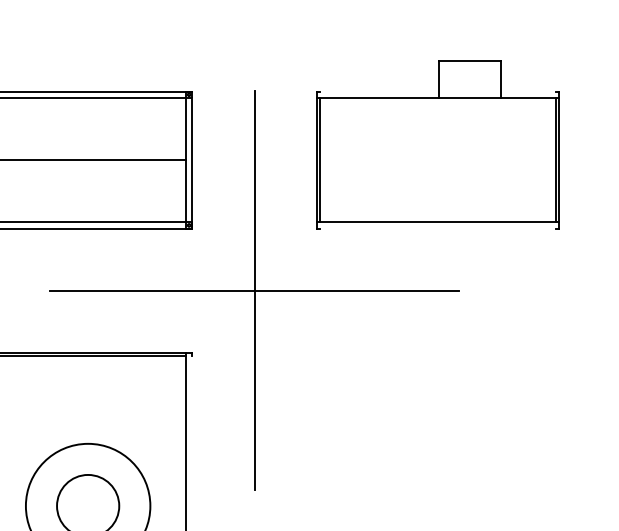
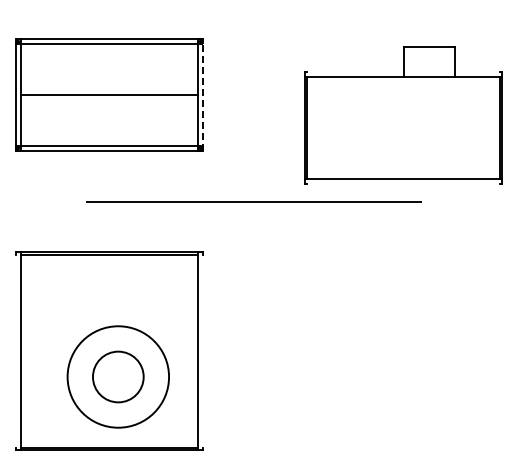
part: (438, 144) -> (403, 115), moved
line: (192, 163) -> (203, 97), solid -> dashed
line: (253, 290) -> (253, 201), removed

